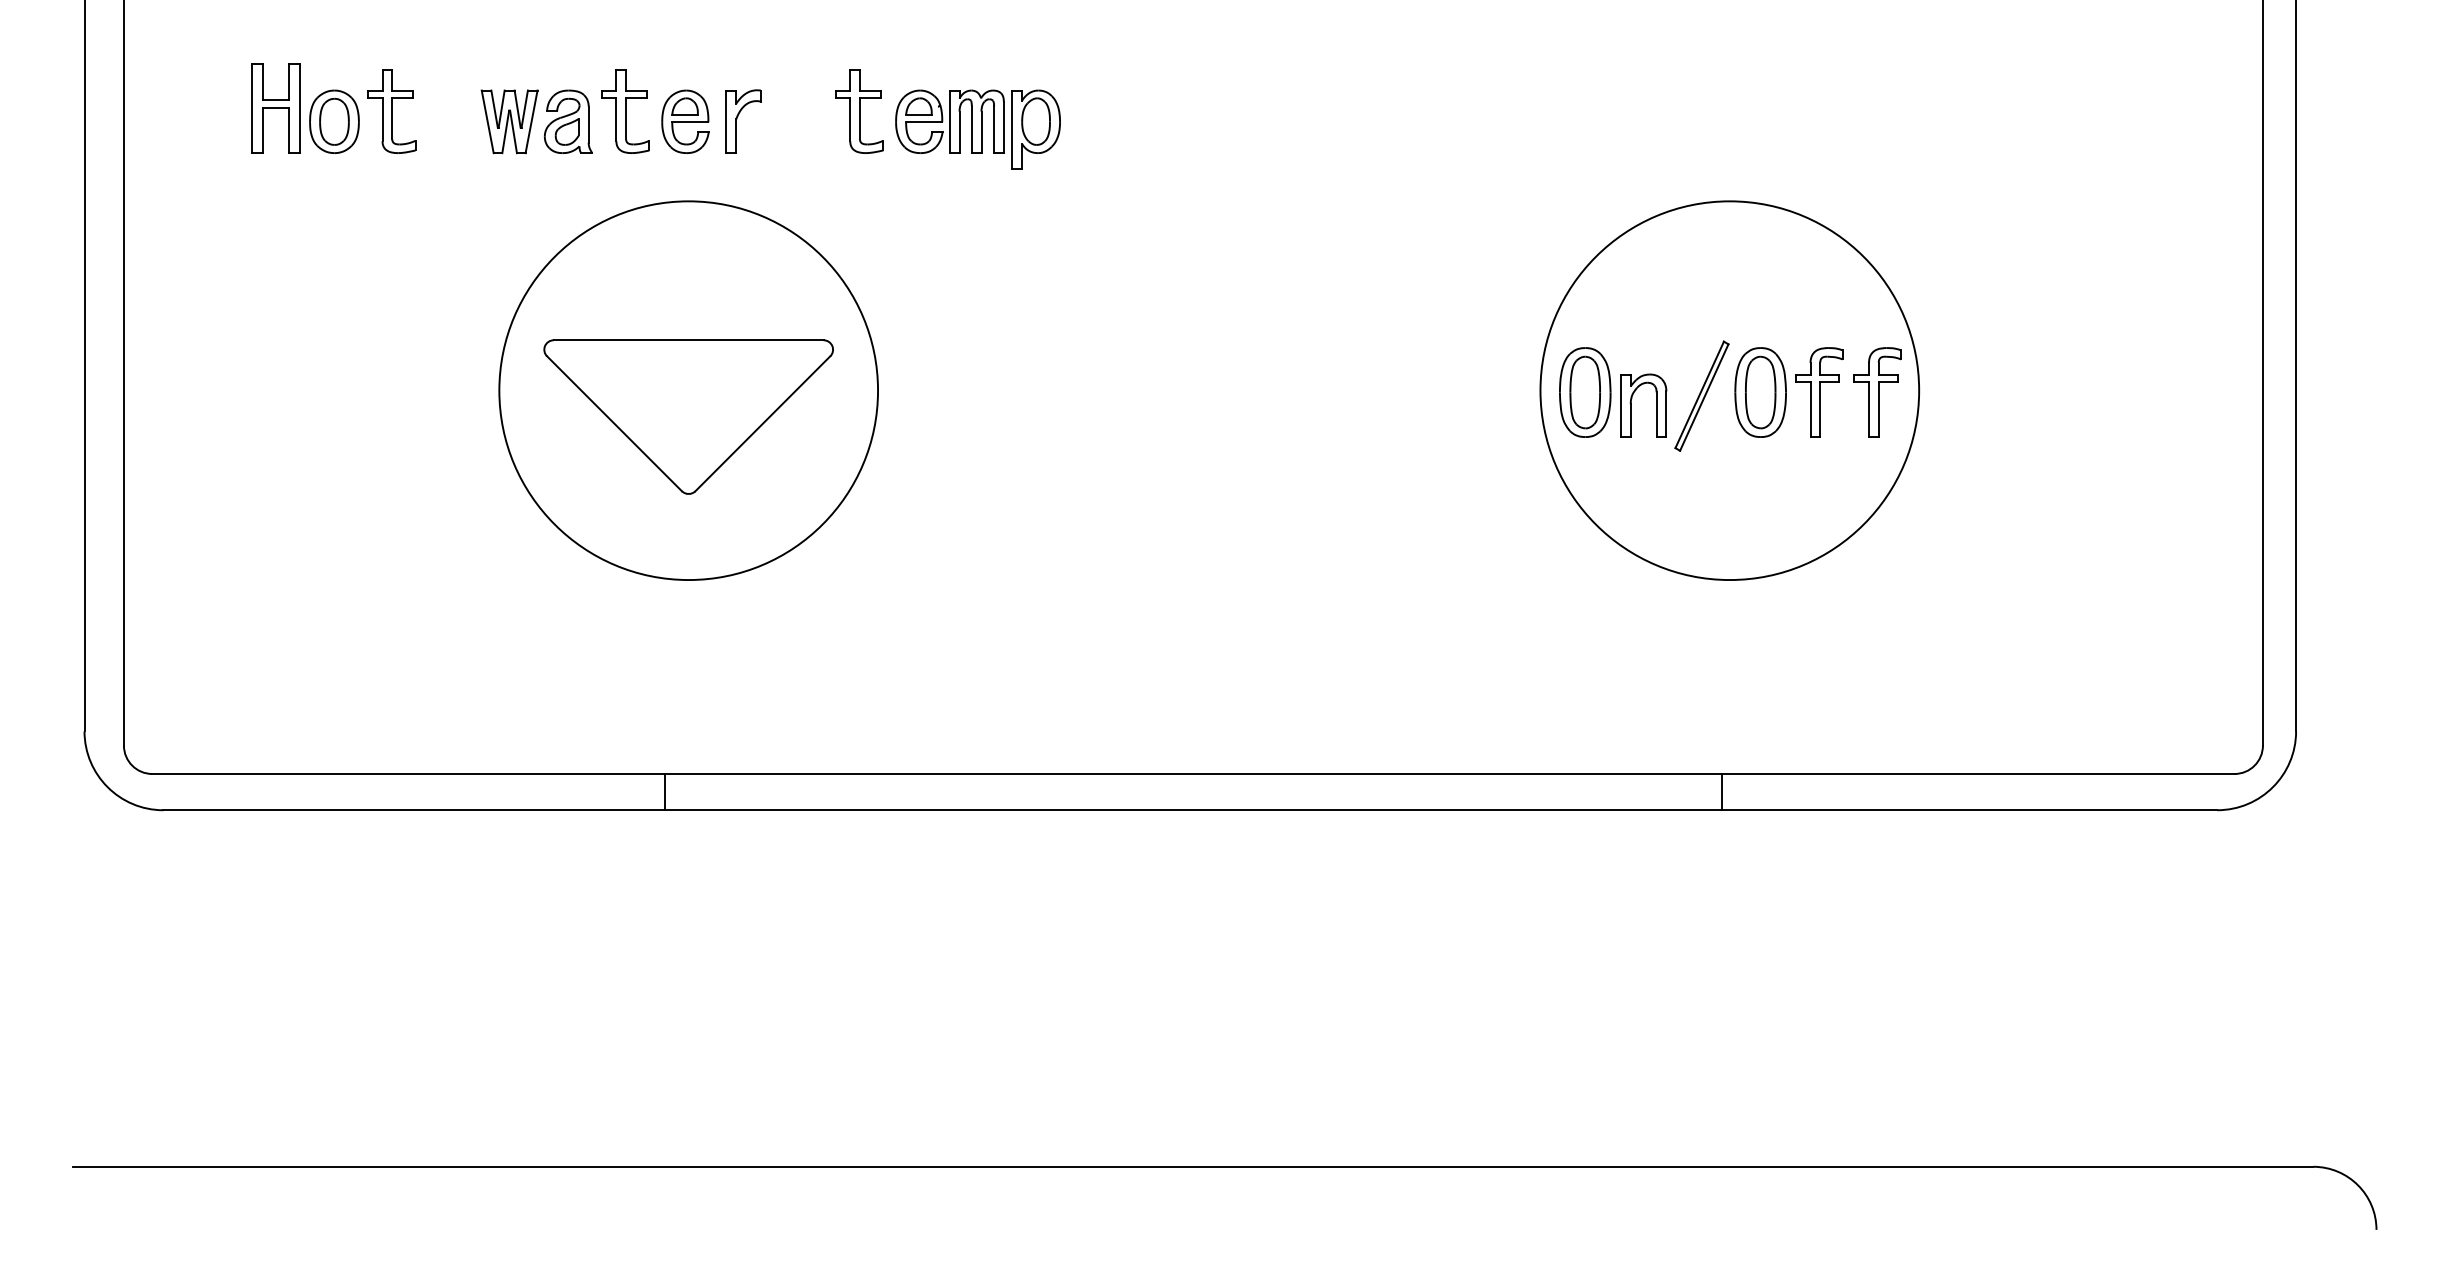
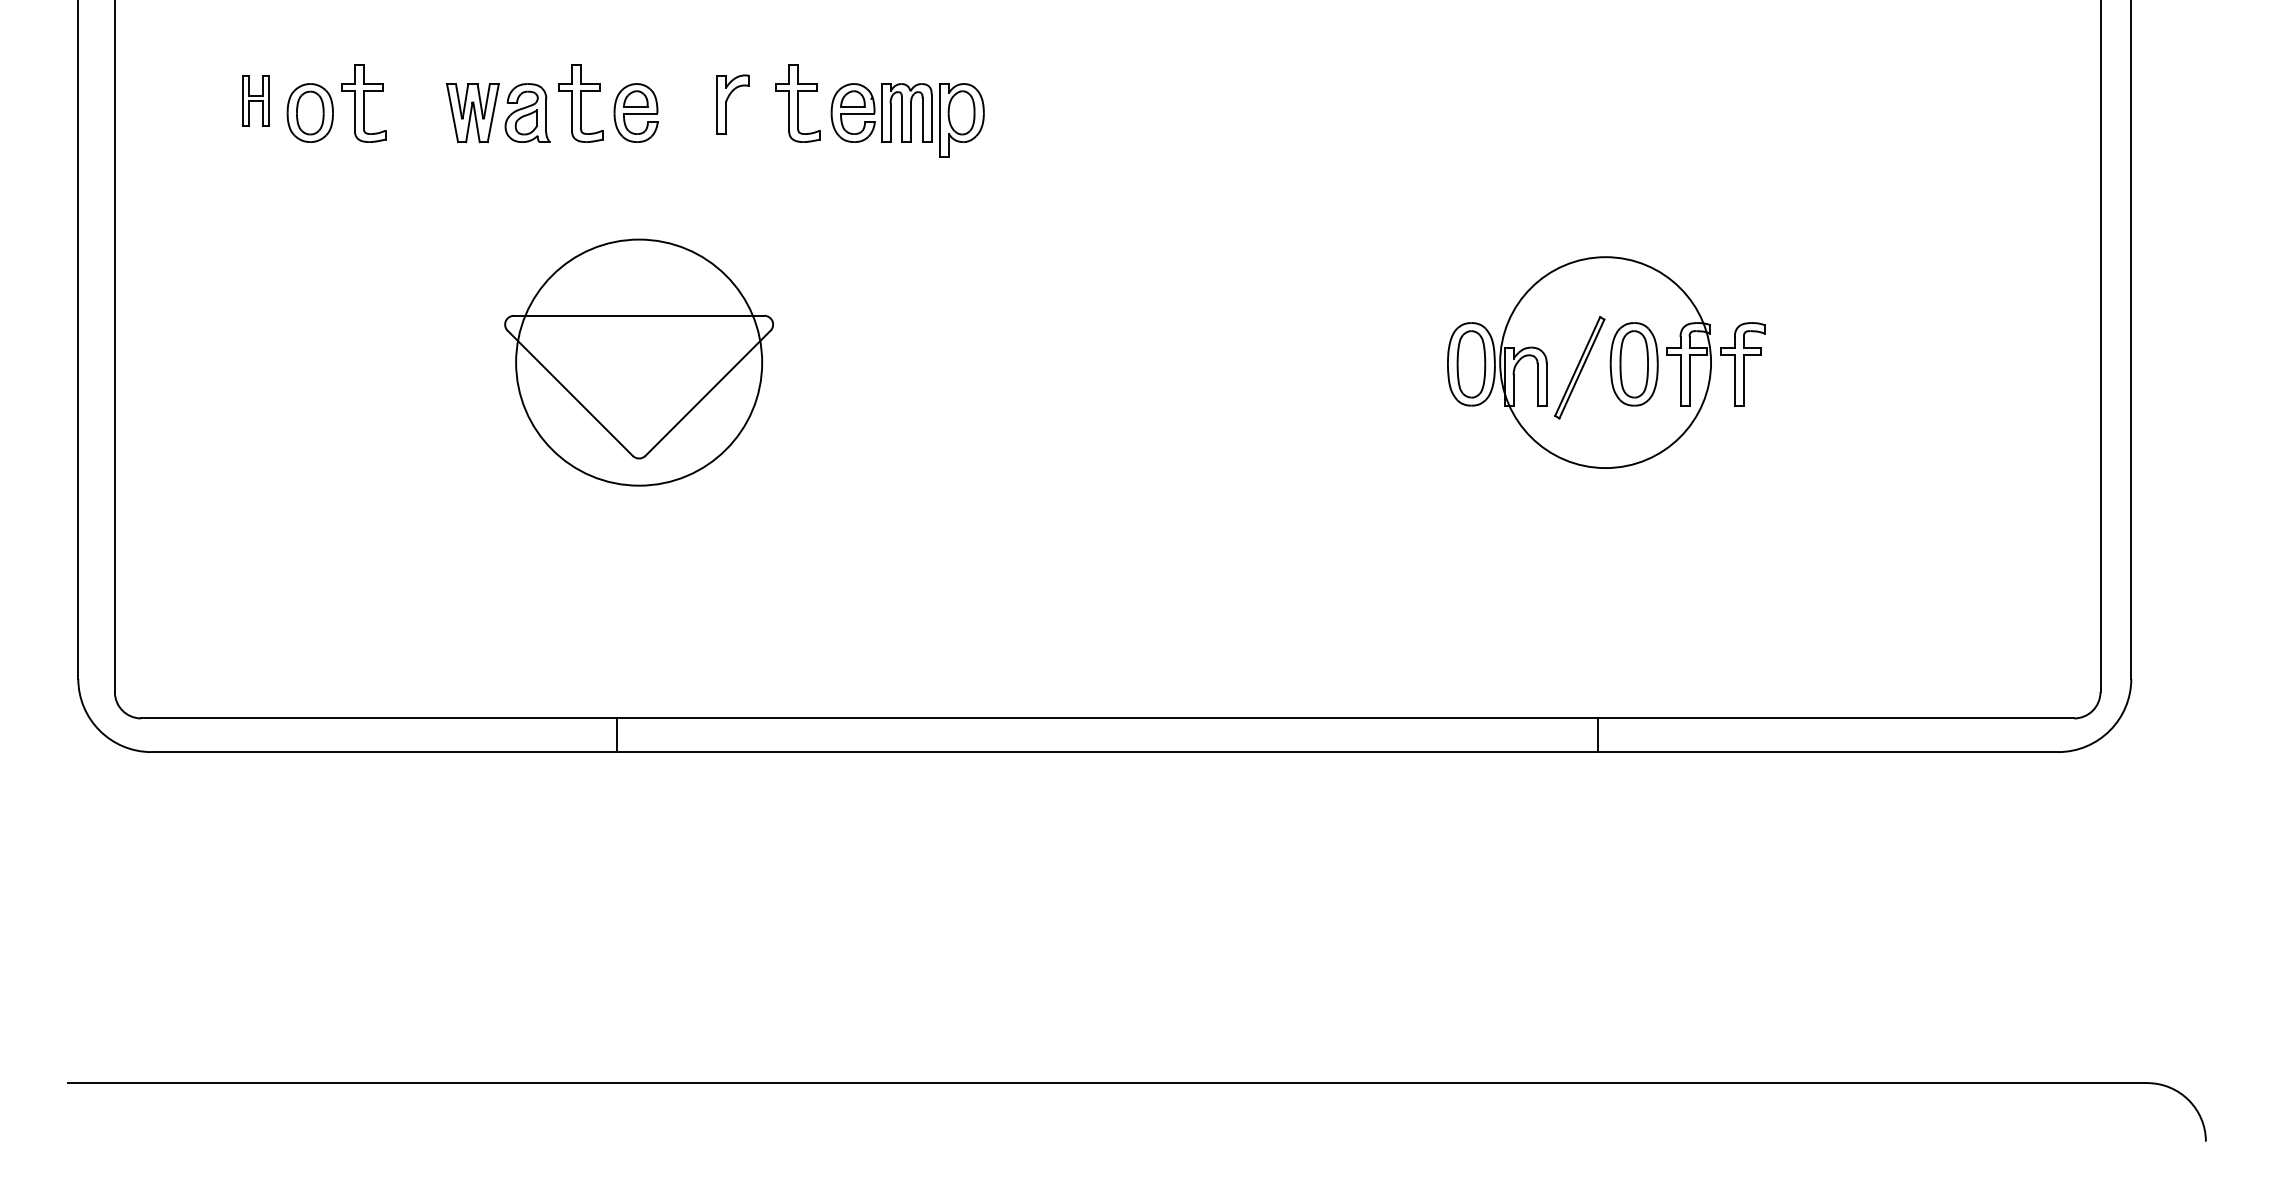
part: (275, 108) -> (255, 100), size x0.6
part: (737, 119) -> (727, 102), moved
circle: (688, 390) -> (638, 362), size x0.7
circle: (1729, 390) -> (1605, 362), size x0.6

